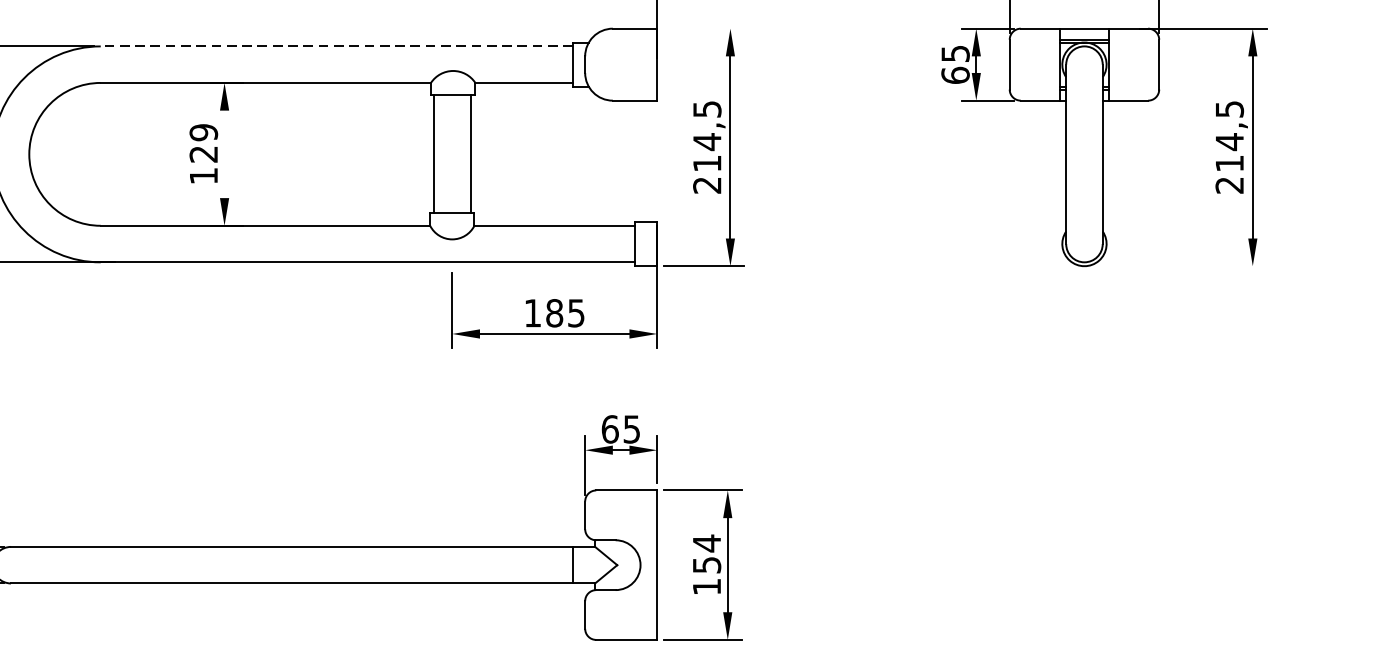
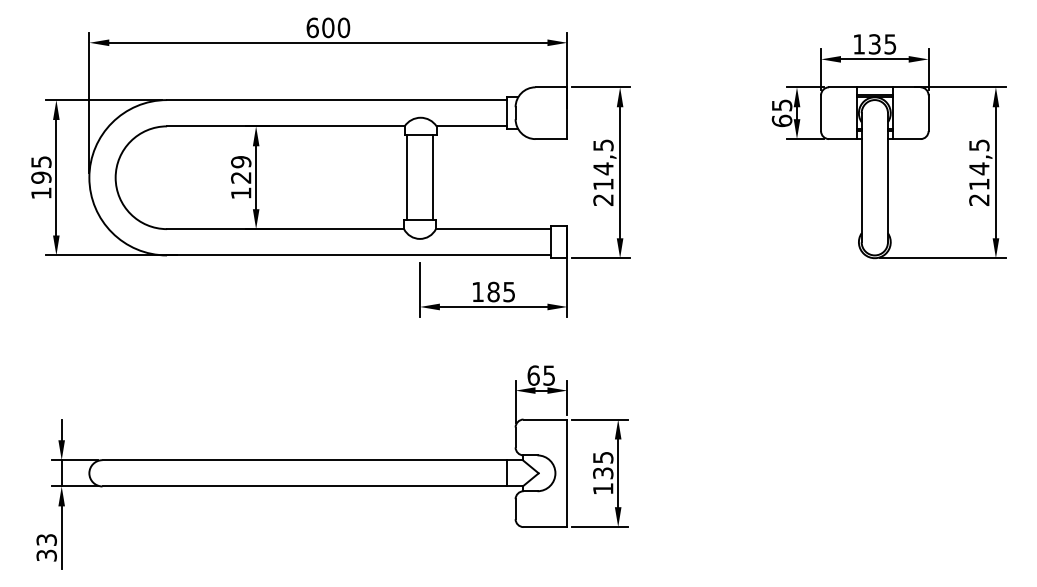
line: (704, 28) -> (601, 87), added
line: (336, 46) -> (336, 100), dashed -> solid
line: (225, 154) -> (256, 177), added
line: (1178, 266) -> (942, 258), added
text: (707, 552) -> (603, 464), 154 -> 135

